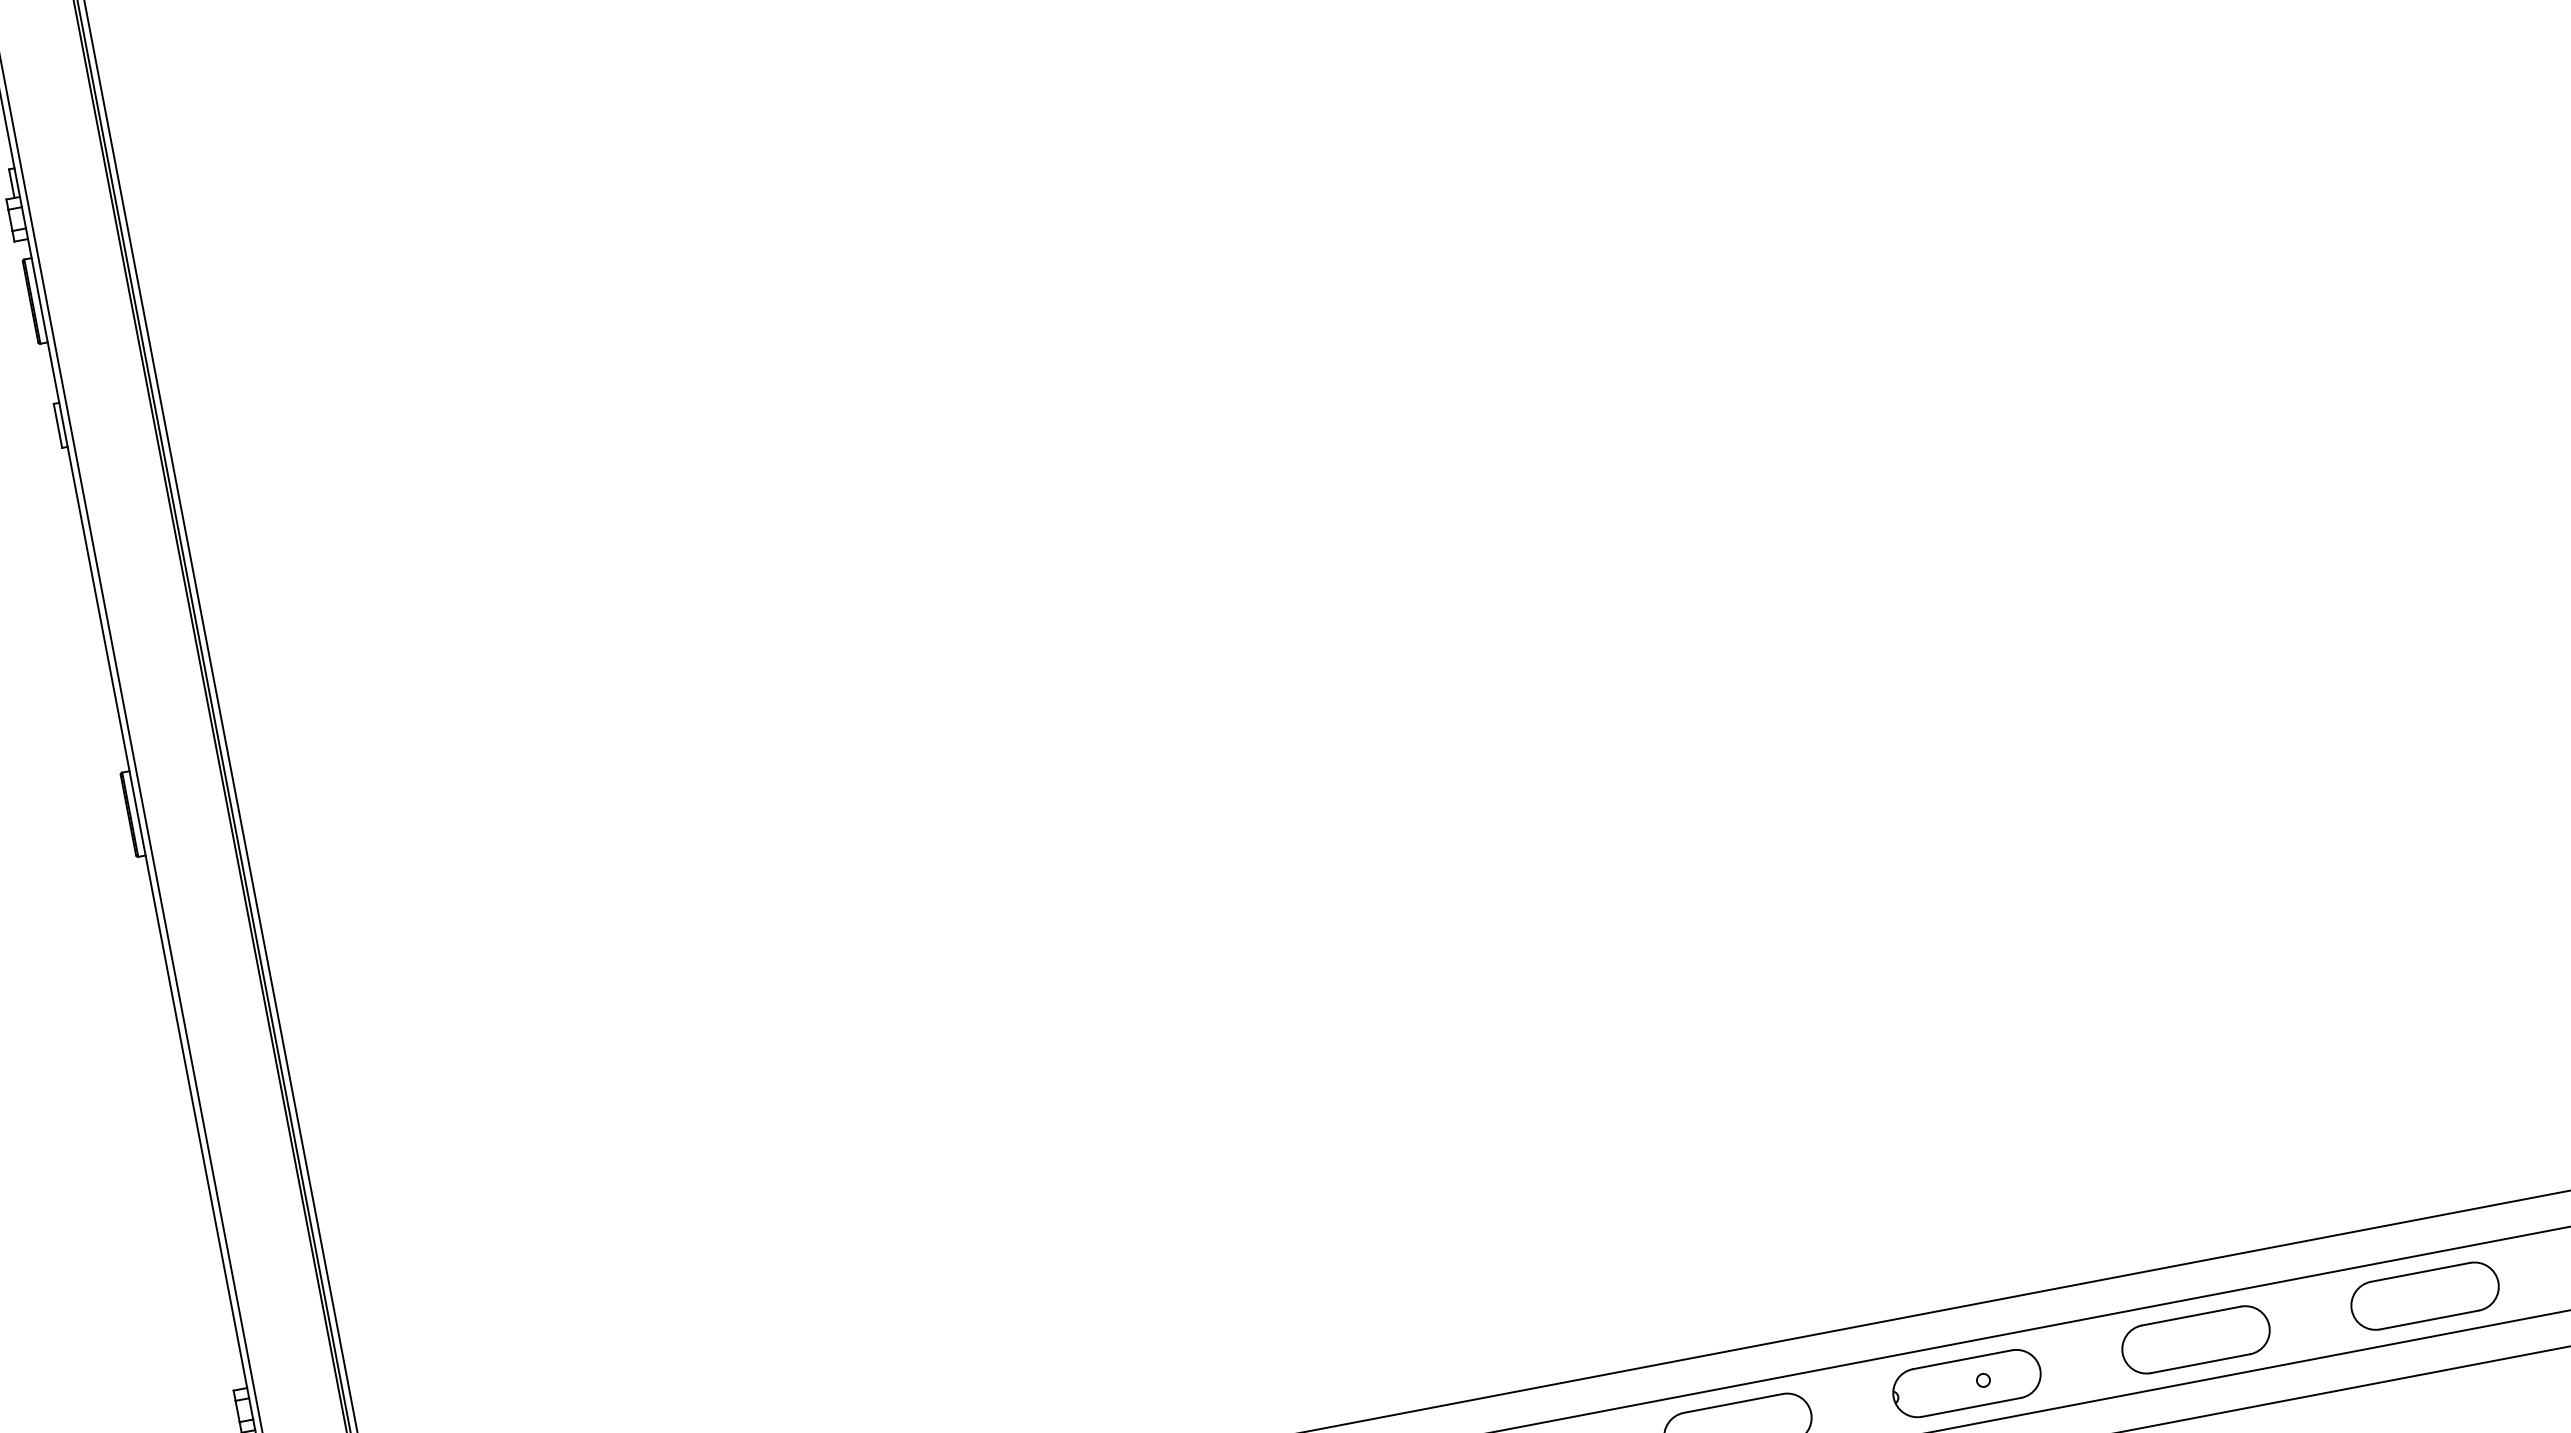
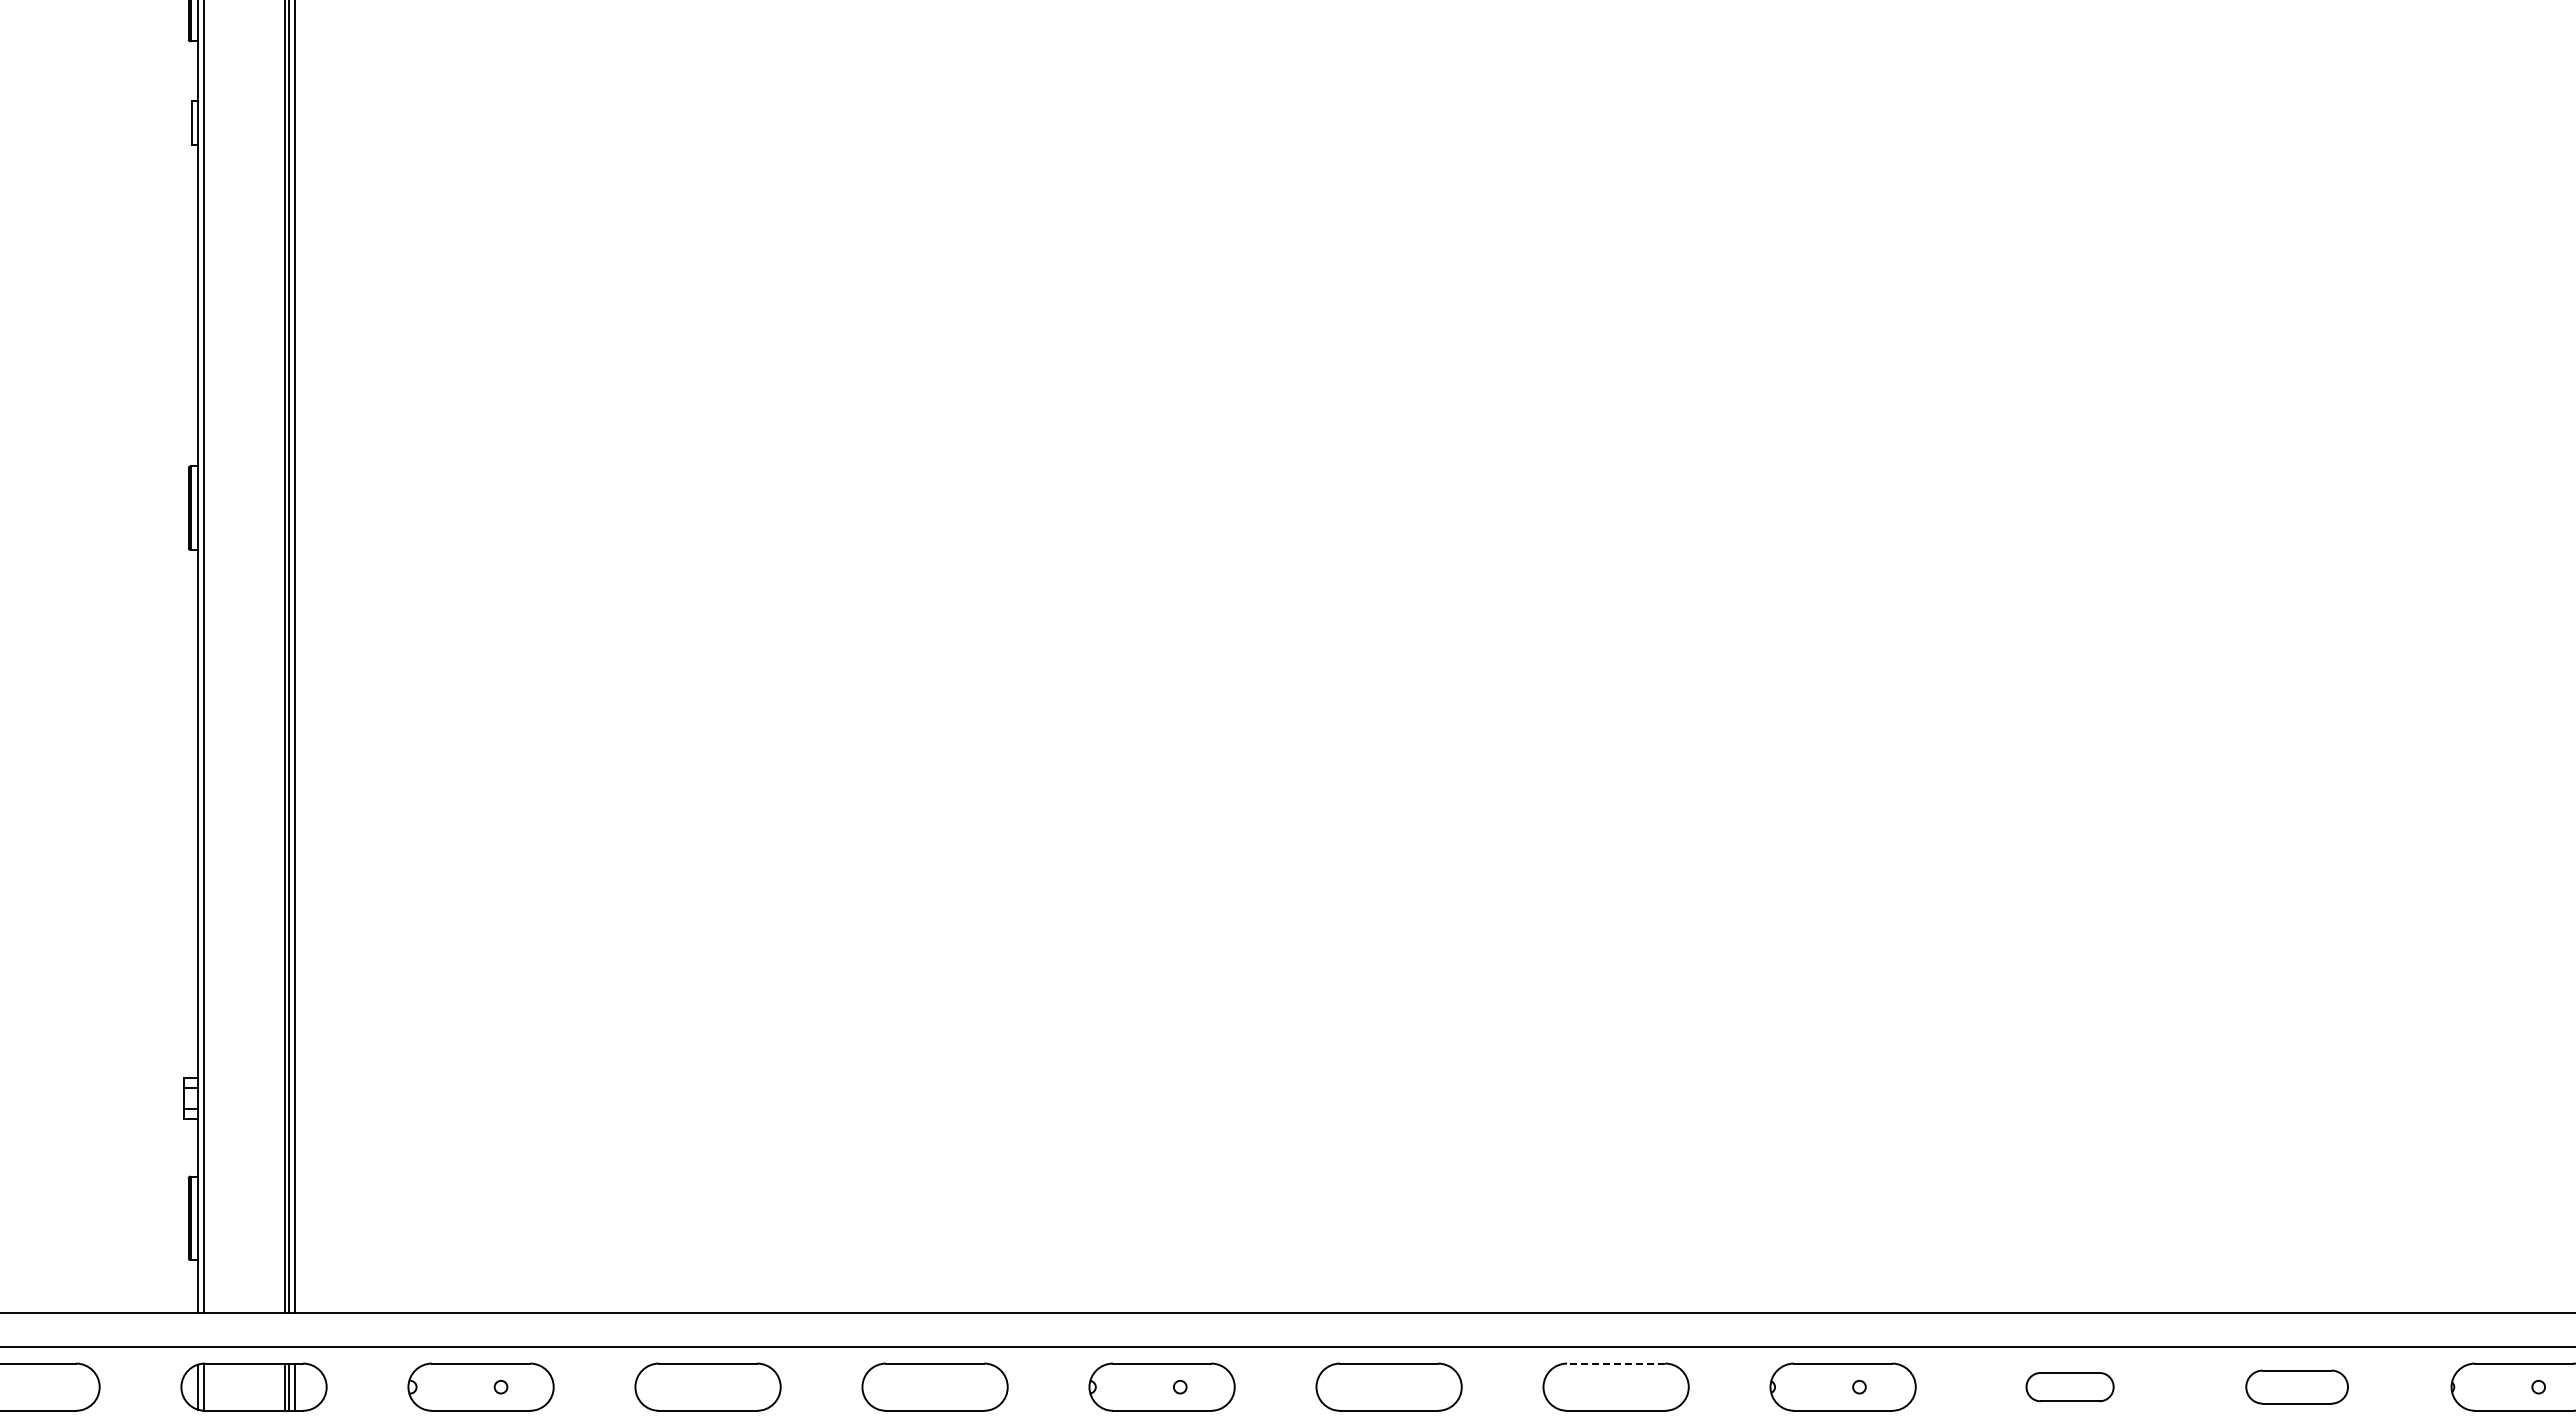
part: (2424, 1295) -> (2296, 1386), size x0.7
part: (2195, 1339) -> (2069, 1386), size x0.6
line: (1732, 1403) -> (1615, 1363), solid -> dashed

